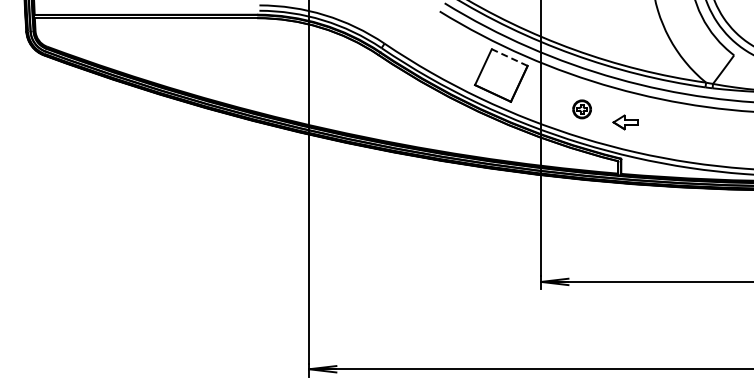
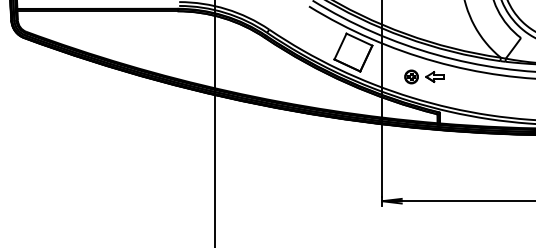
line: (509, 57) -> (359, 39), dashed -> solid
part: (625, 122) -> (434, 77), moved

